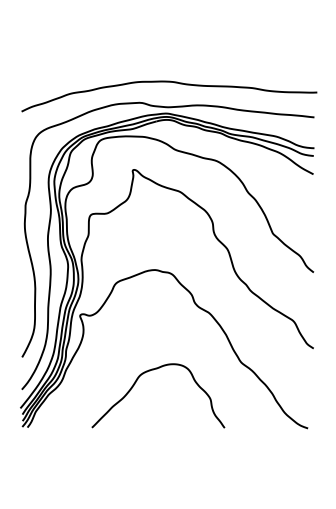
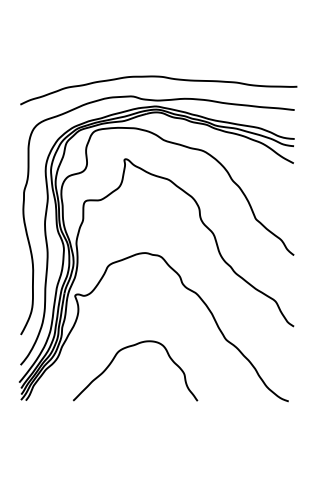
curve: (153, 370) -> (130, 347), moved

